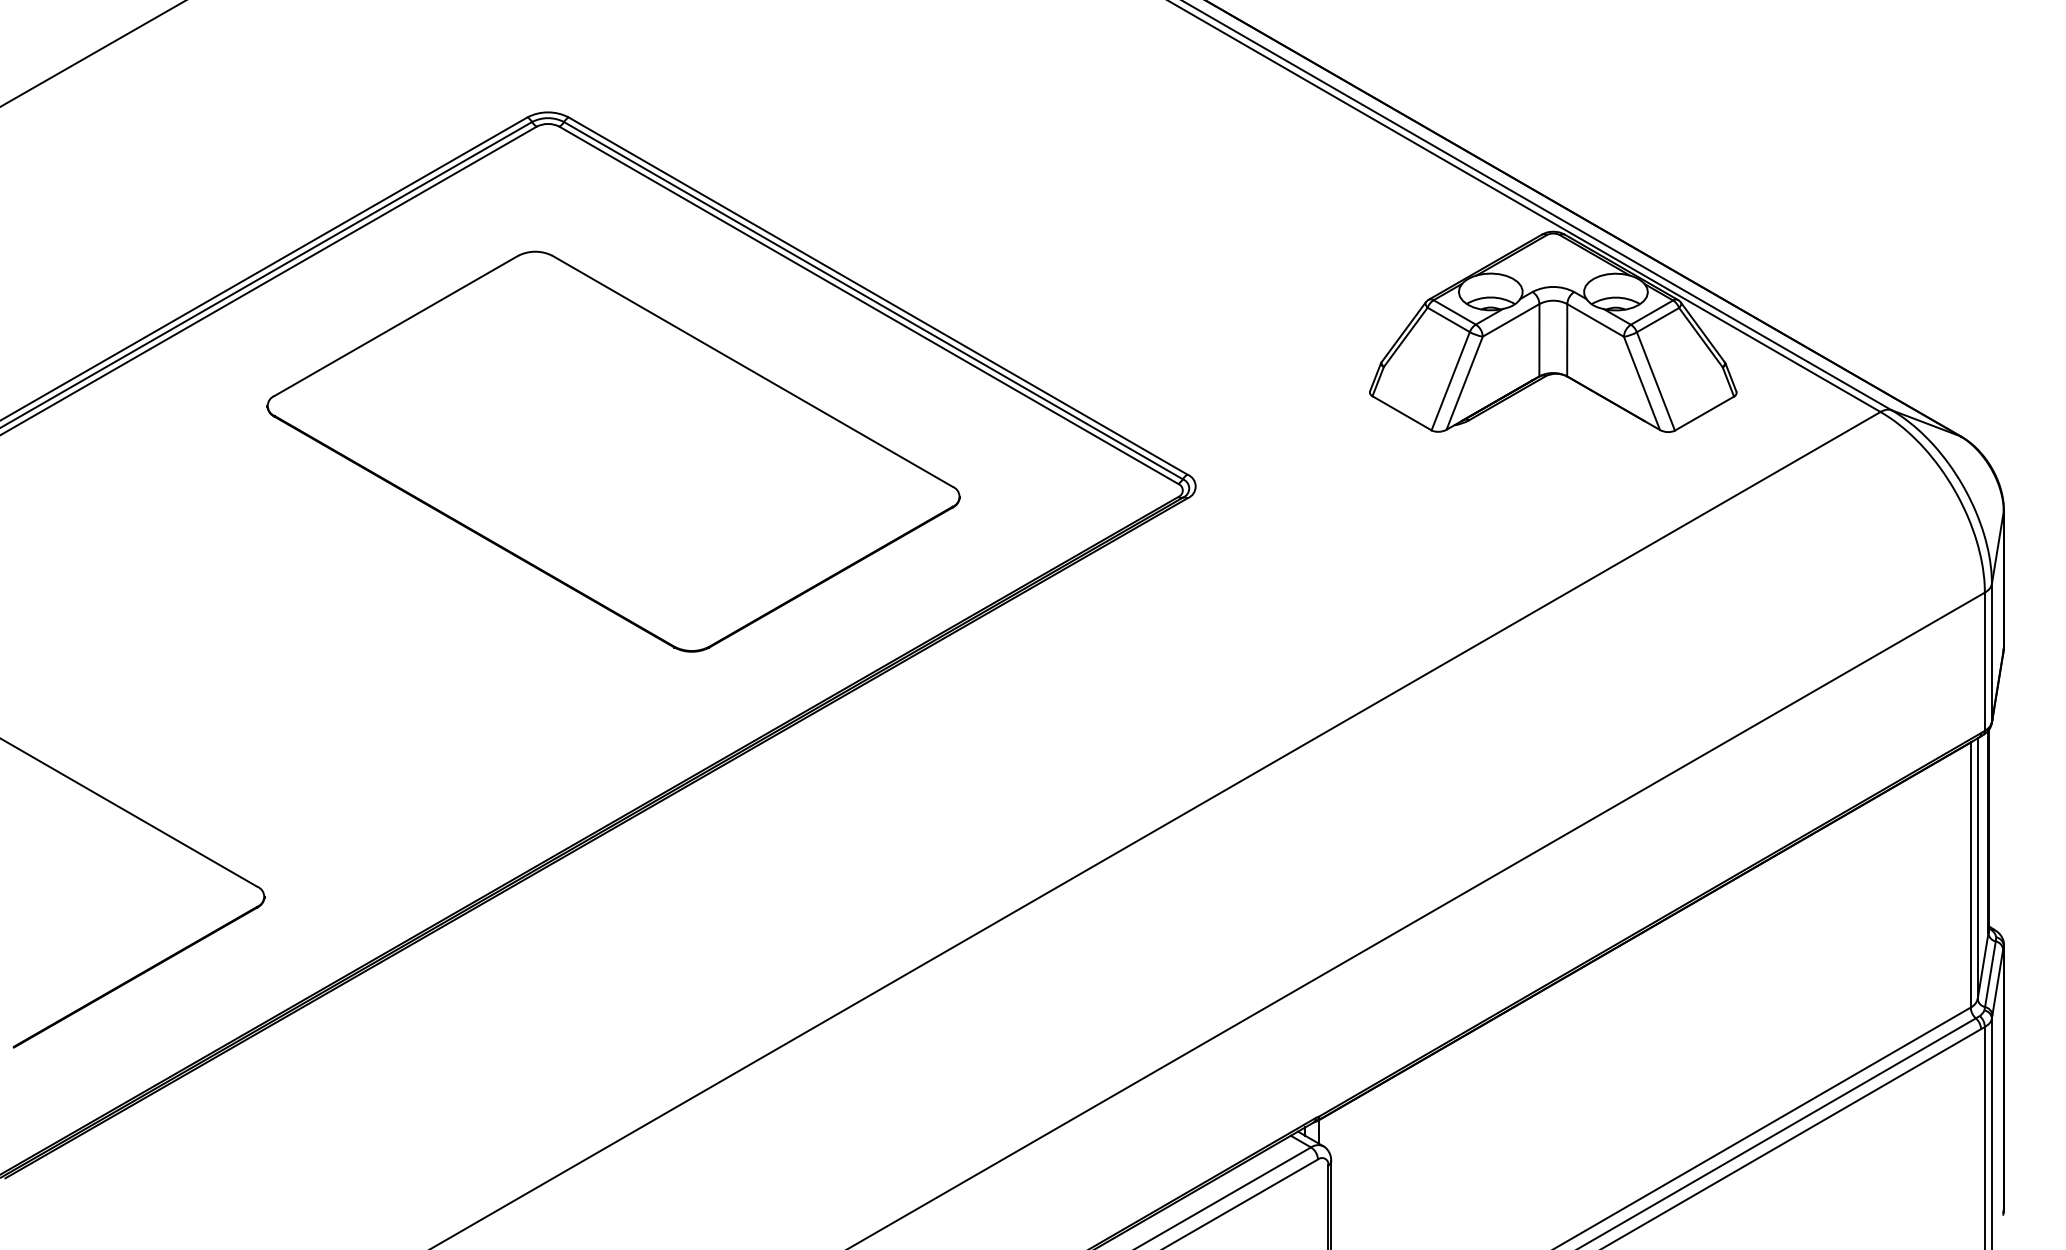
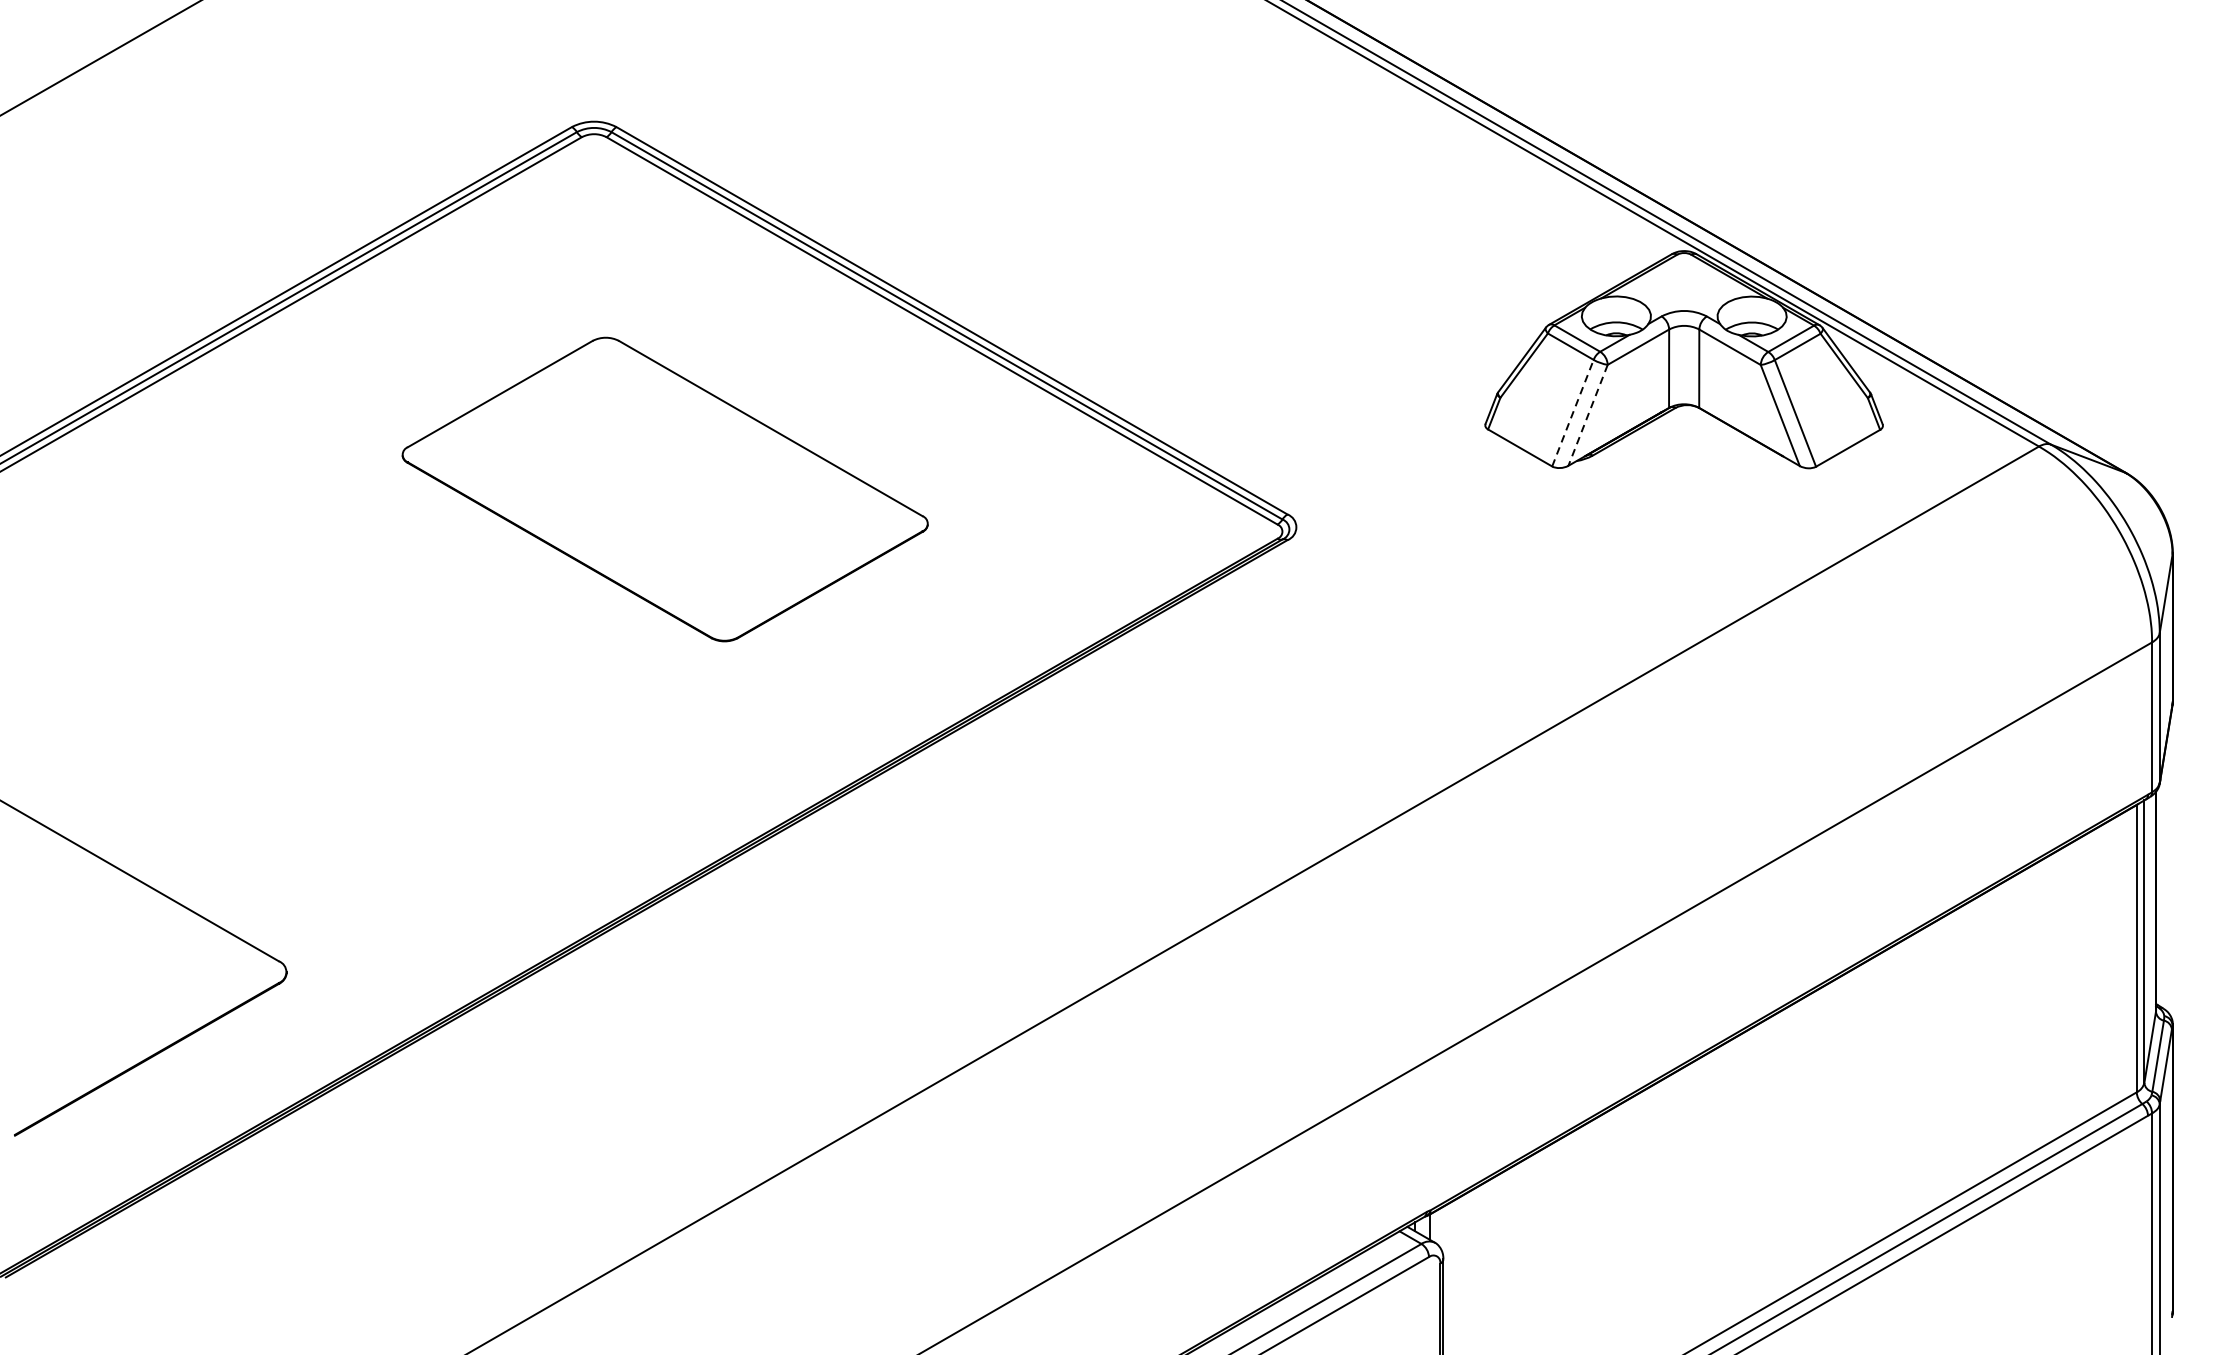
line: (1450, 381) -> (1572, 413), solid -> dashed
line: (1464, 383) -> (1587, 415), solid -> dashed
part: (613, 451) -> (665, 489), size x0.7

